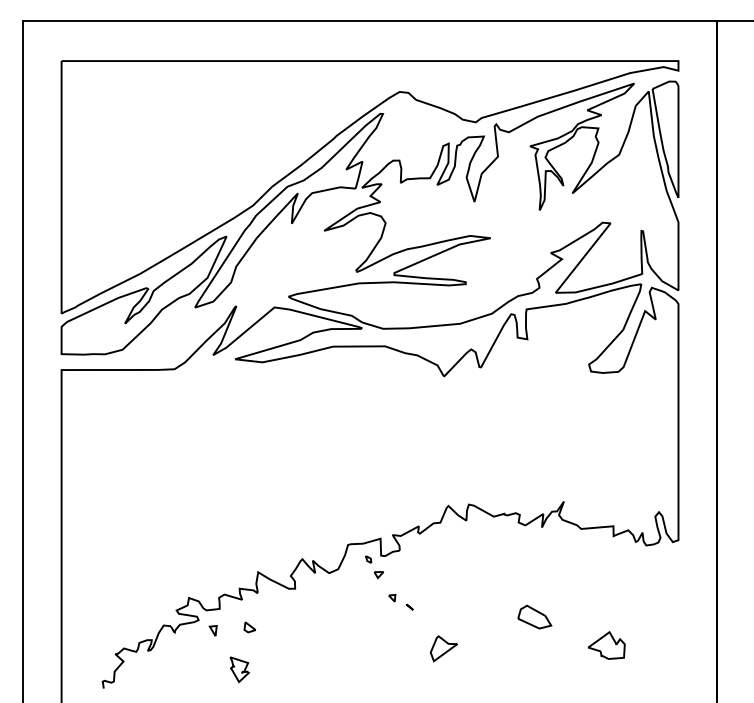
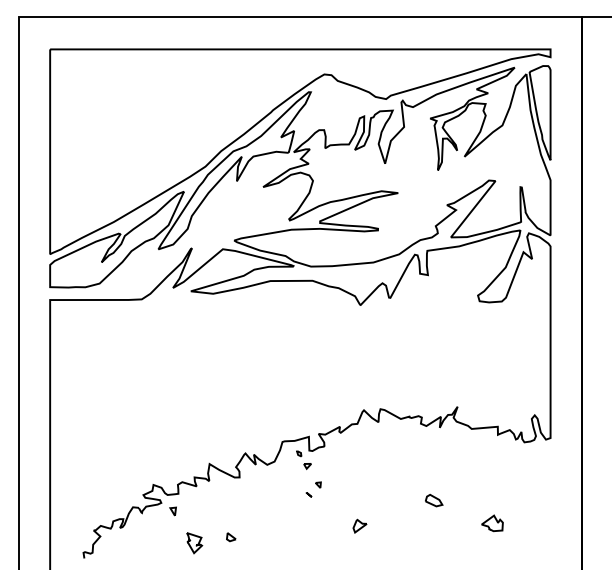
part: (409, 606) -> (308, 494), moved
part: (534, 617) -> (433, 500), size x0.62
part: (249, 627) -> (230, 537), moved
part: (606, 644) -> (492, 522), size x0.71
part: (443, 648) -> (359, 525), size x0.62

